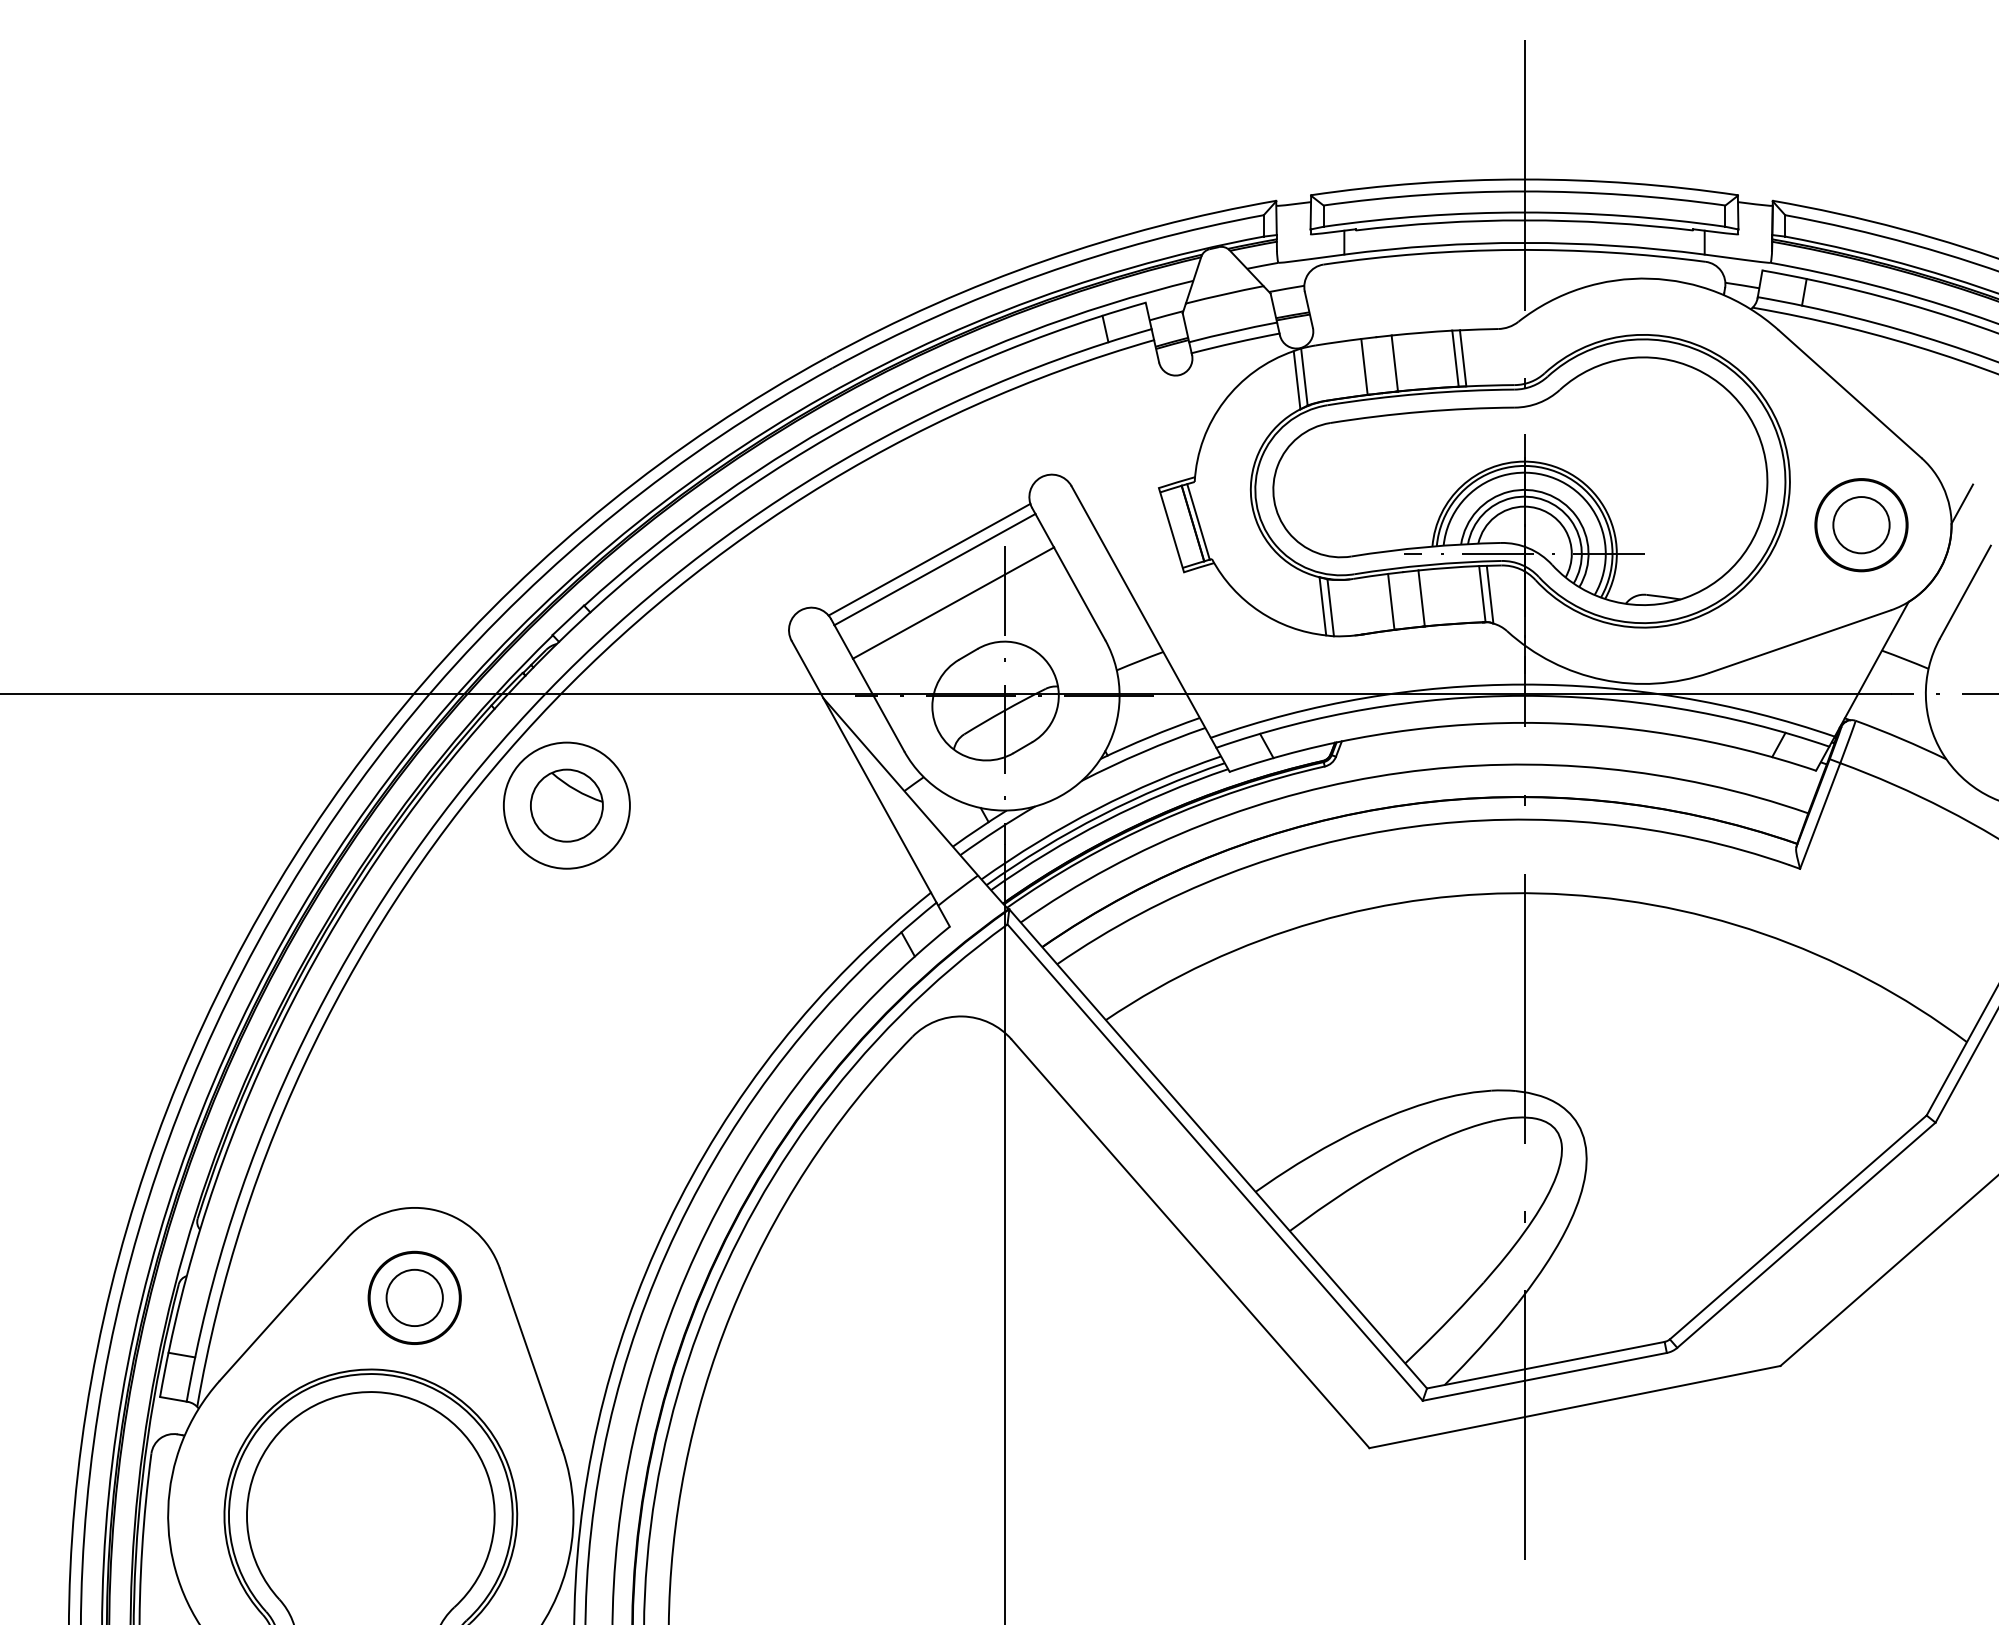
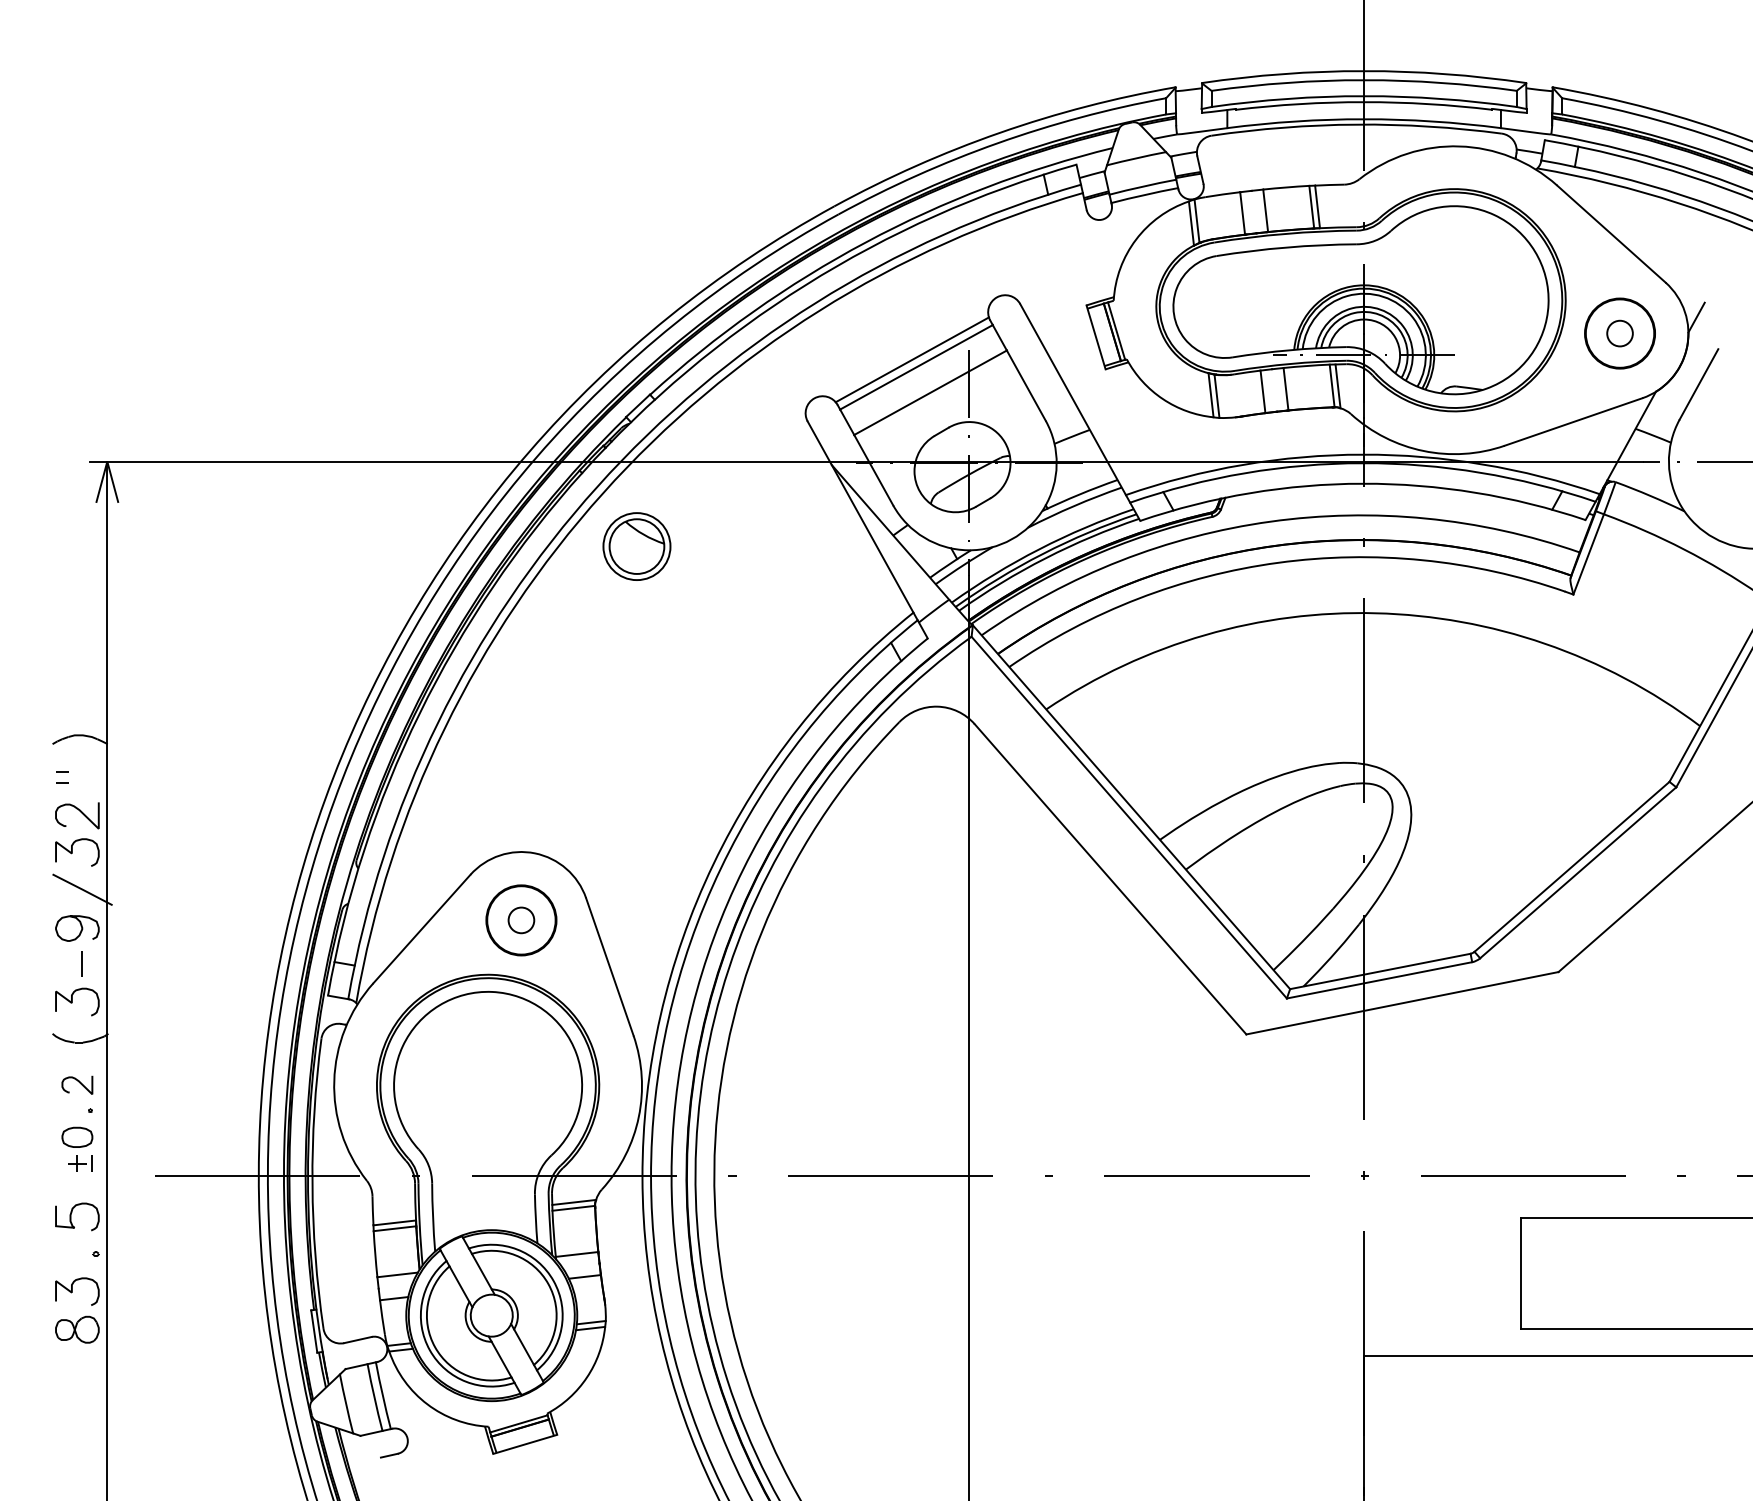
circle: (1860, 525) -> (1619, 333), size x0.6
circle: (566, 805) -> (636, 546), size x0.7
circle: (414, 1298) -> (521, 920), size x0.6

